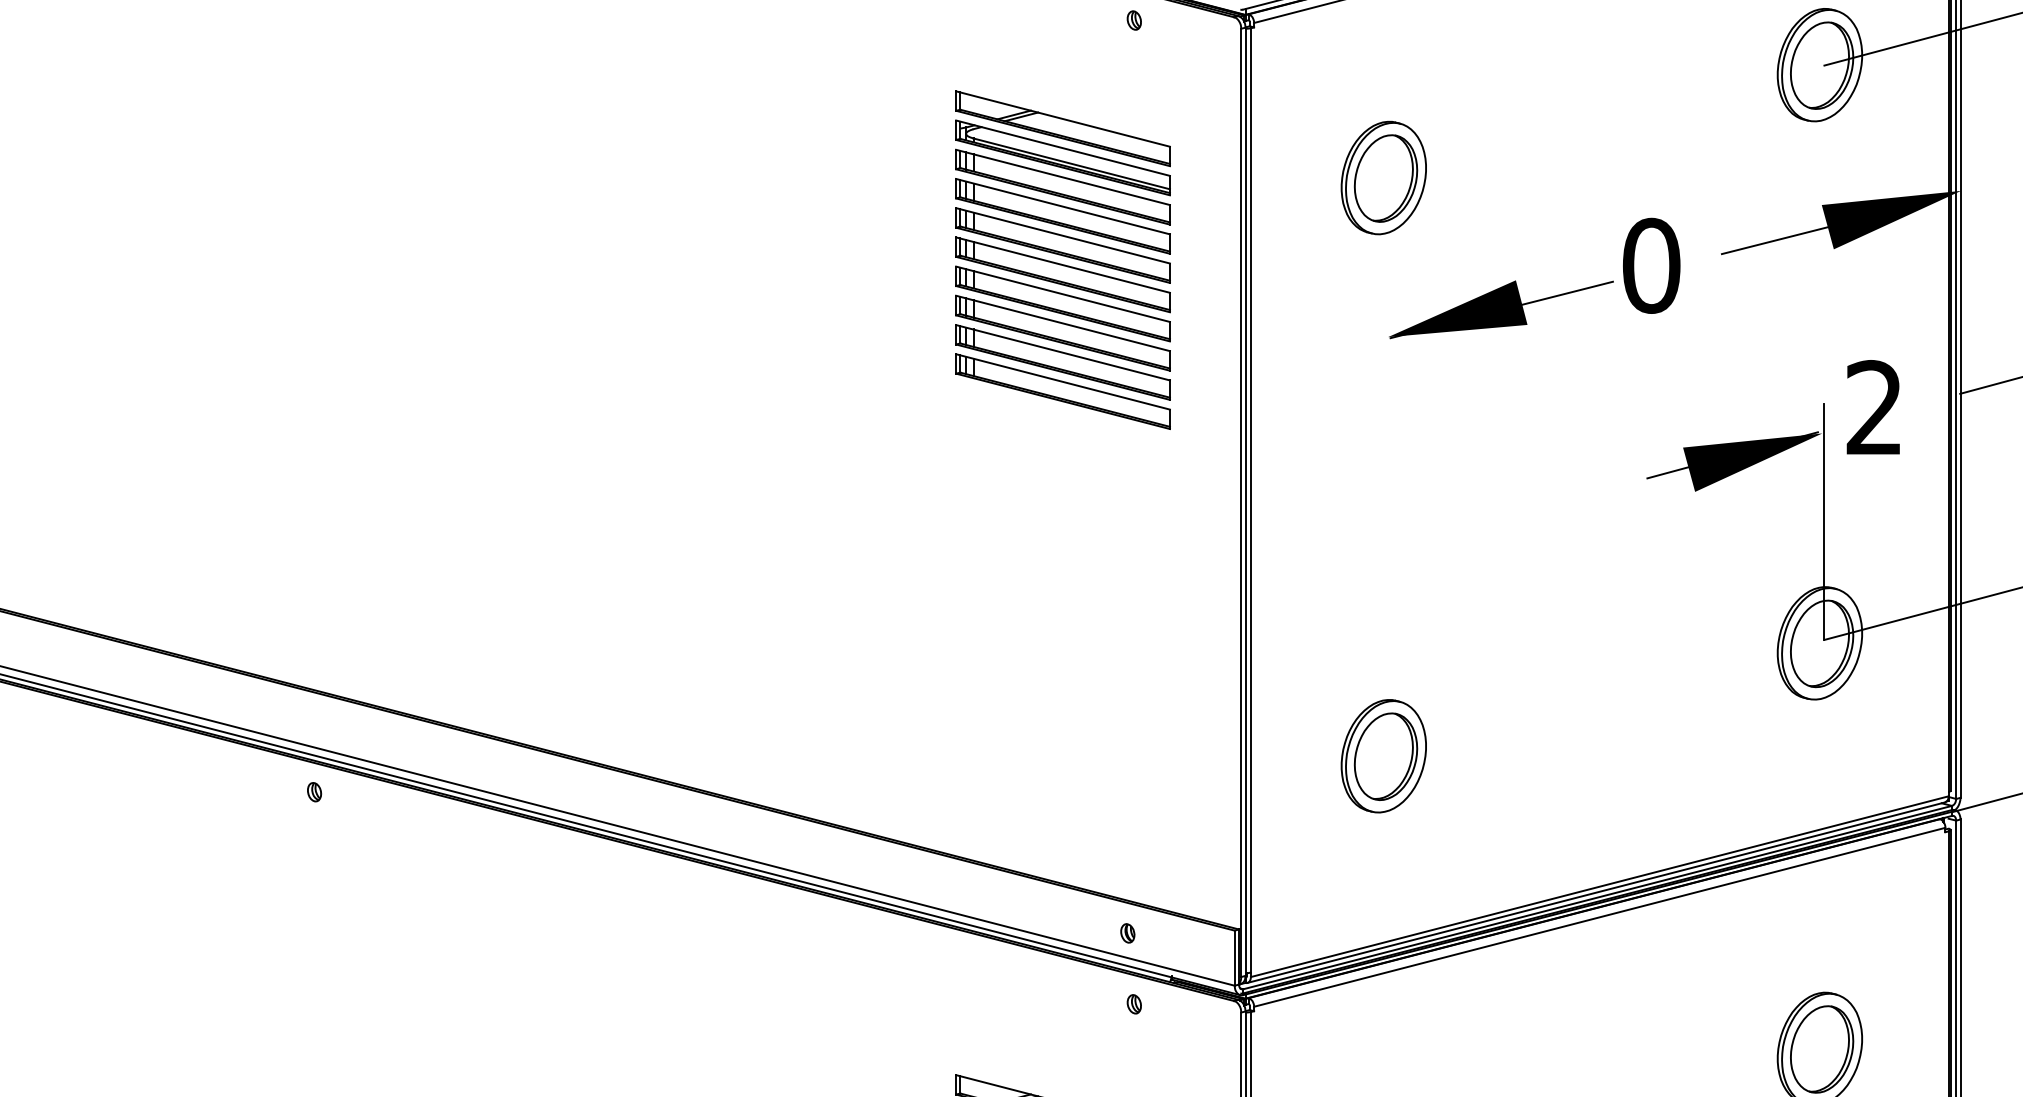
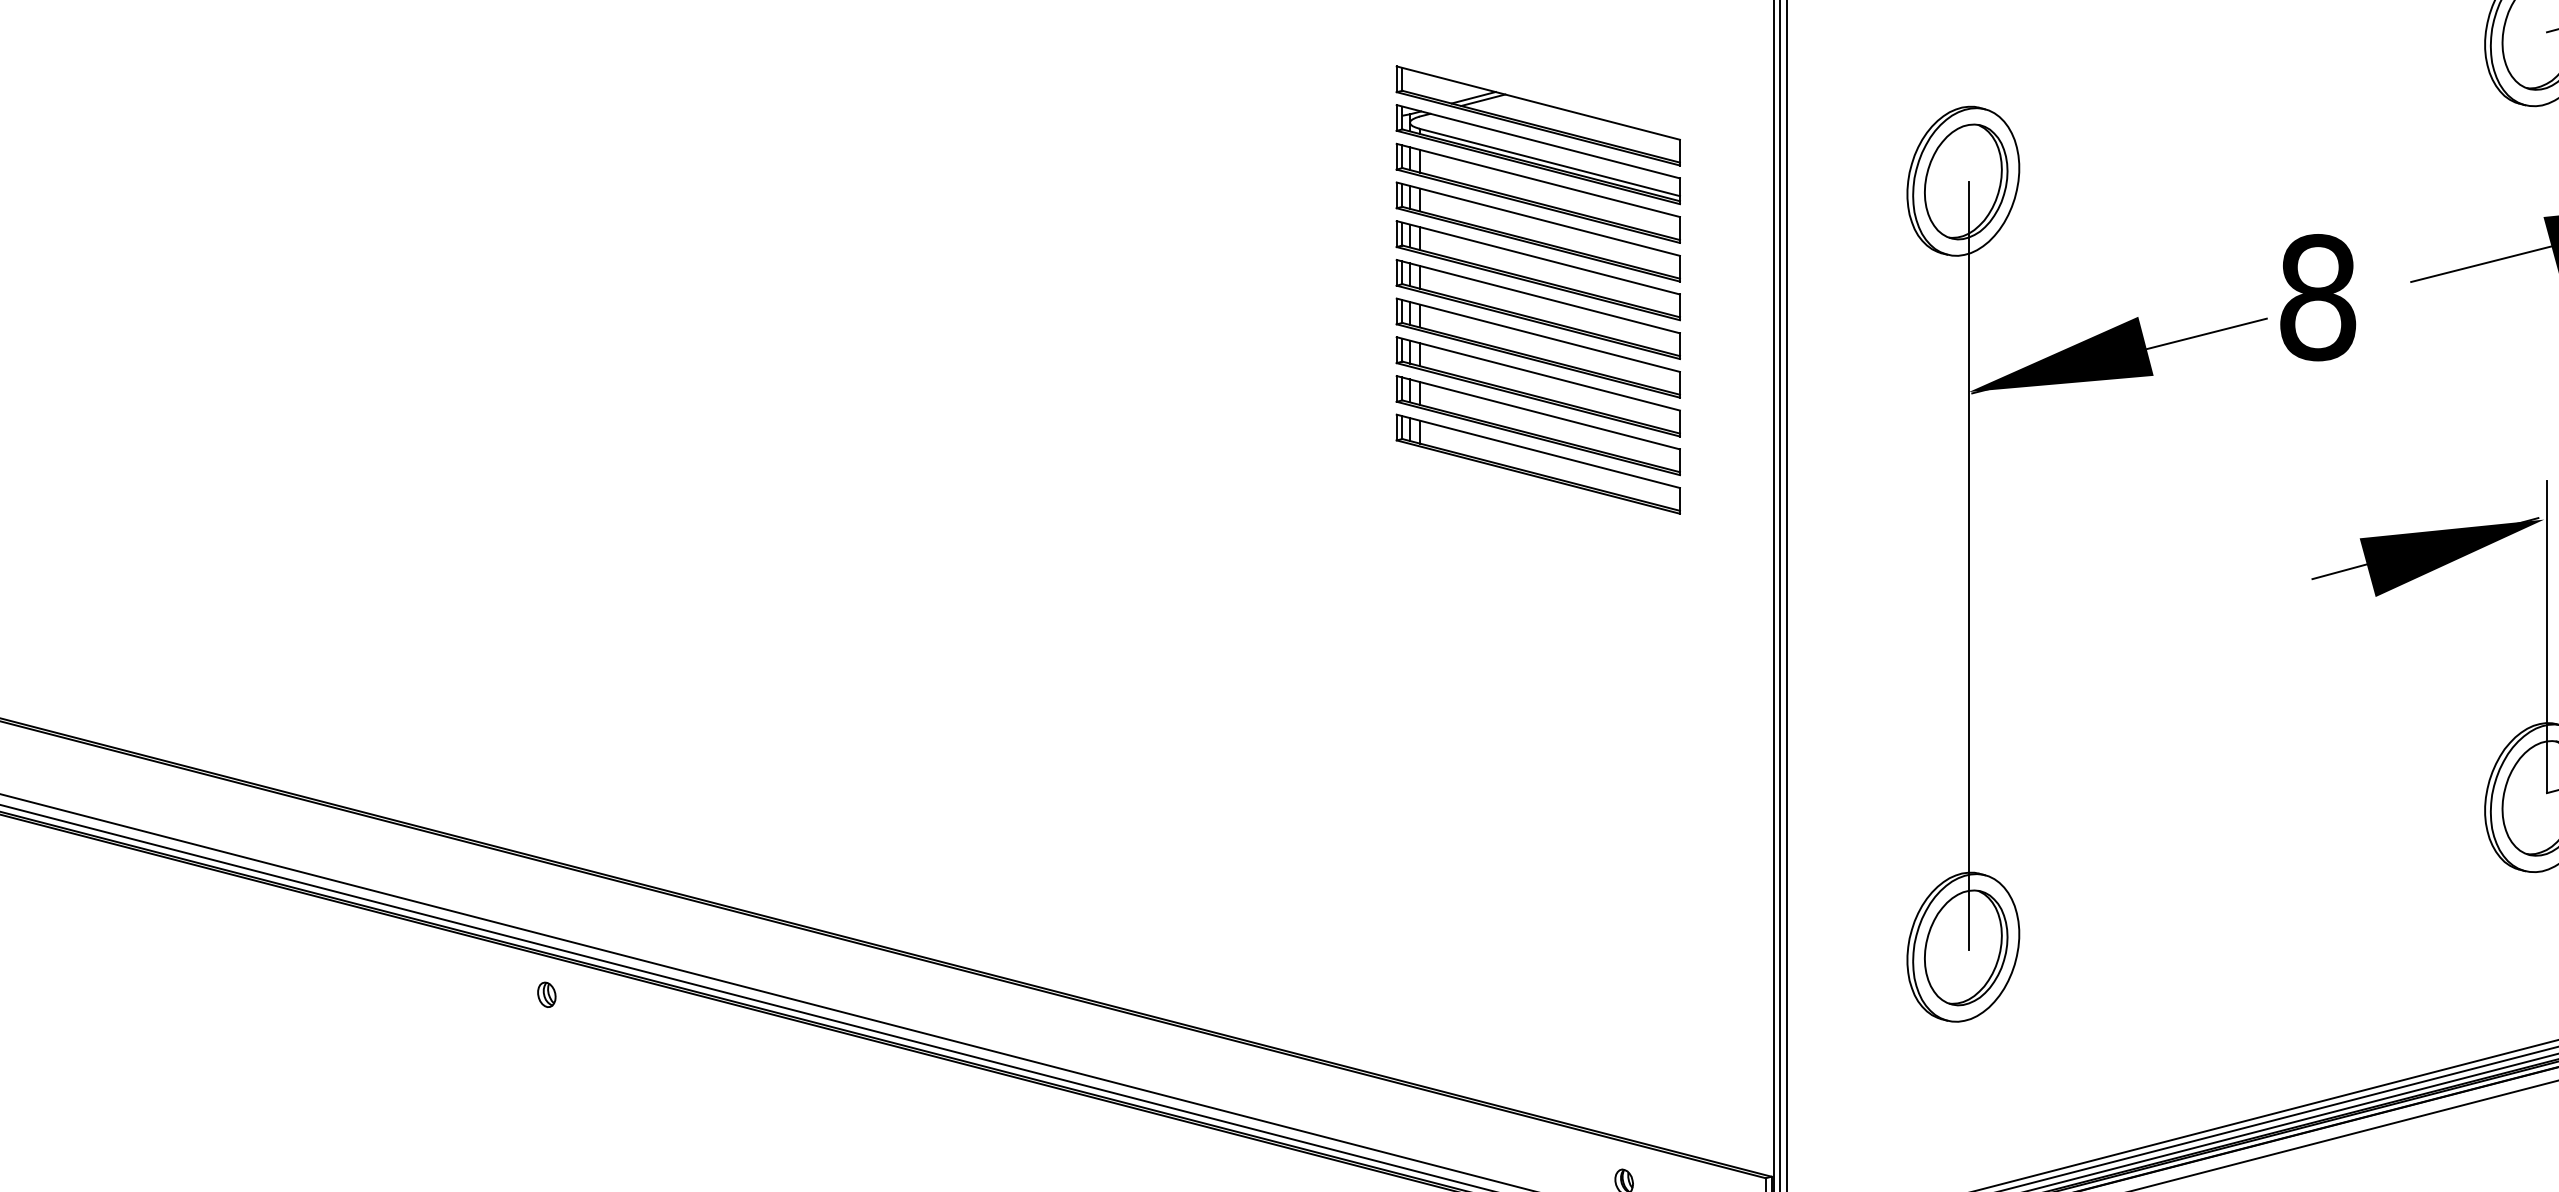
text: (1651, 265) -> (2317, 297), 0 -> 8
line: (1387, 468) -> (1968, 566), added

